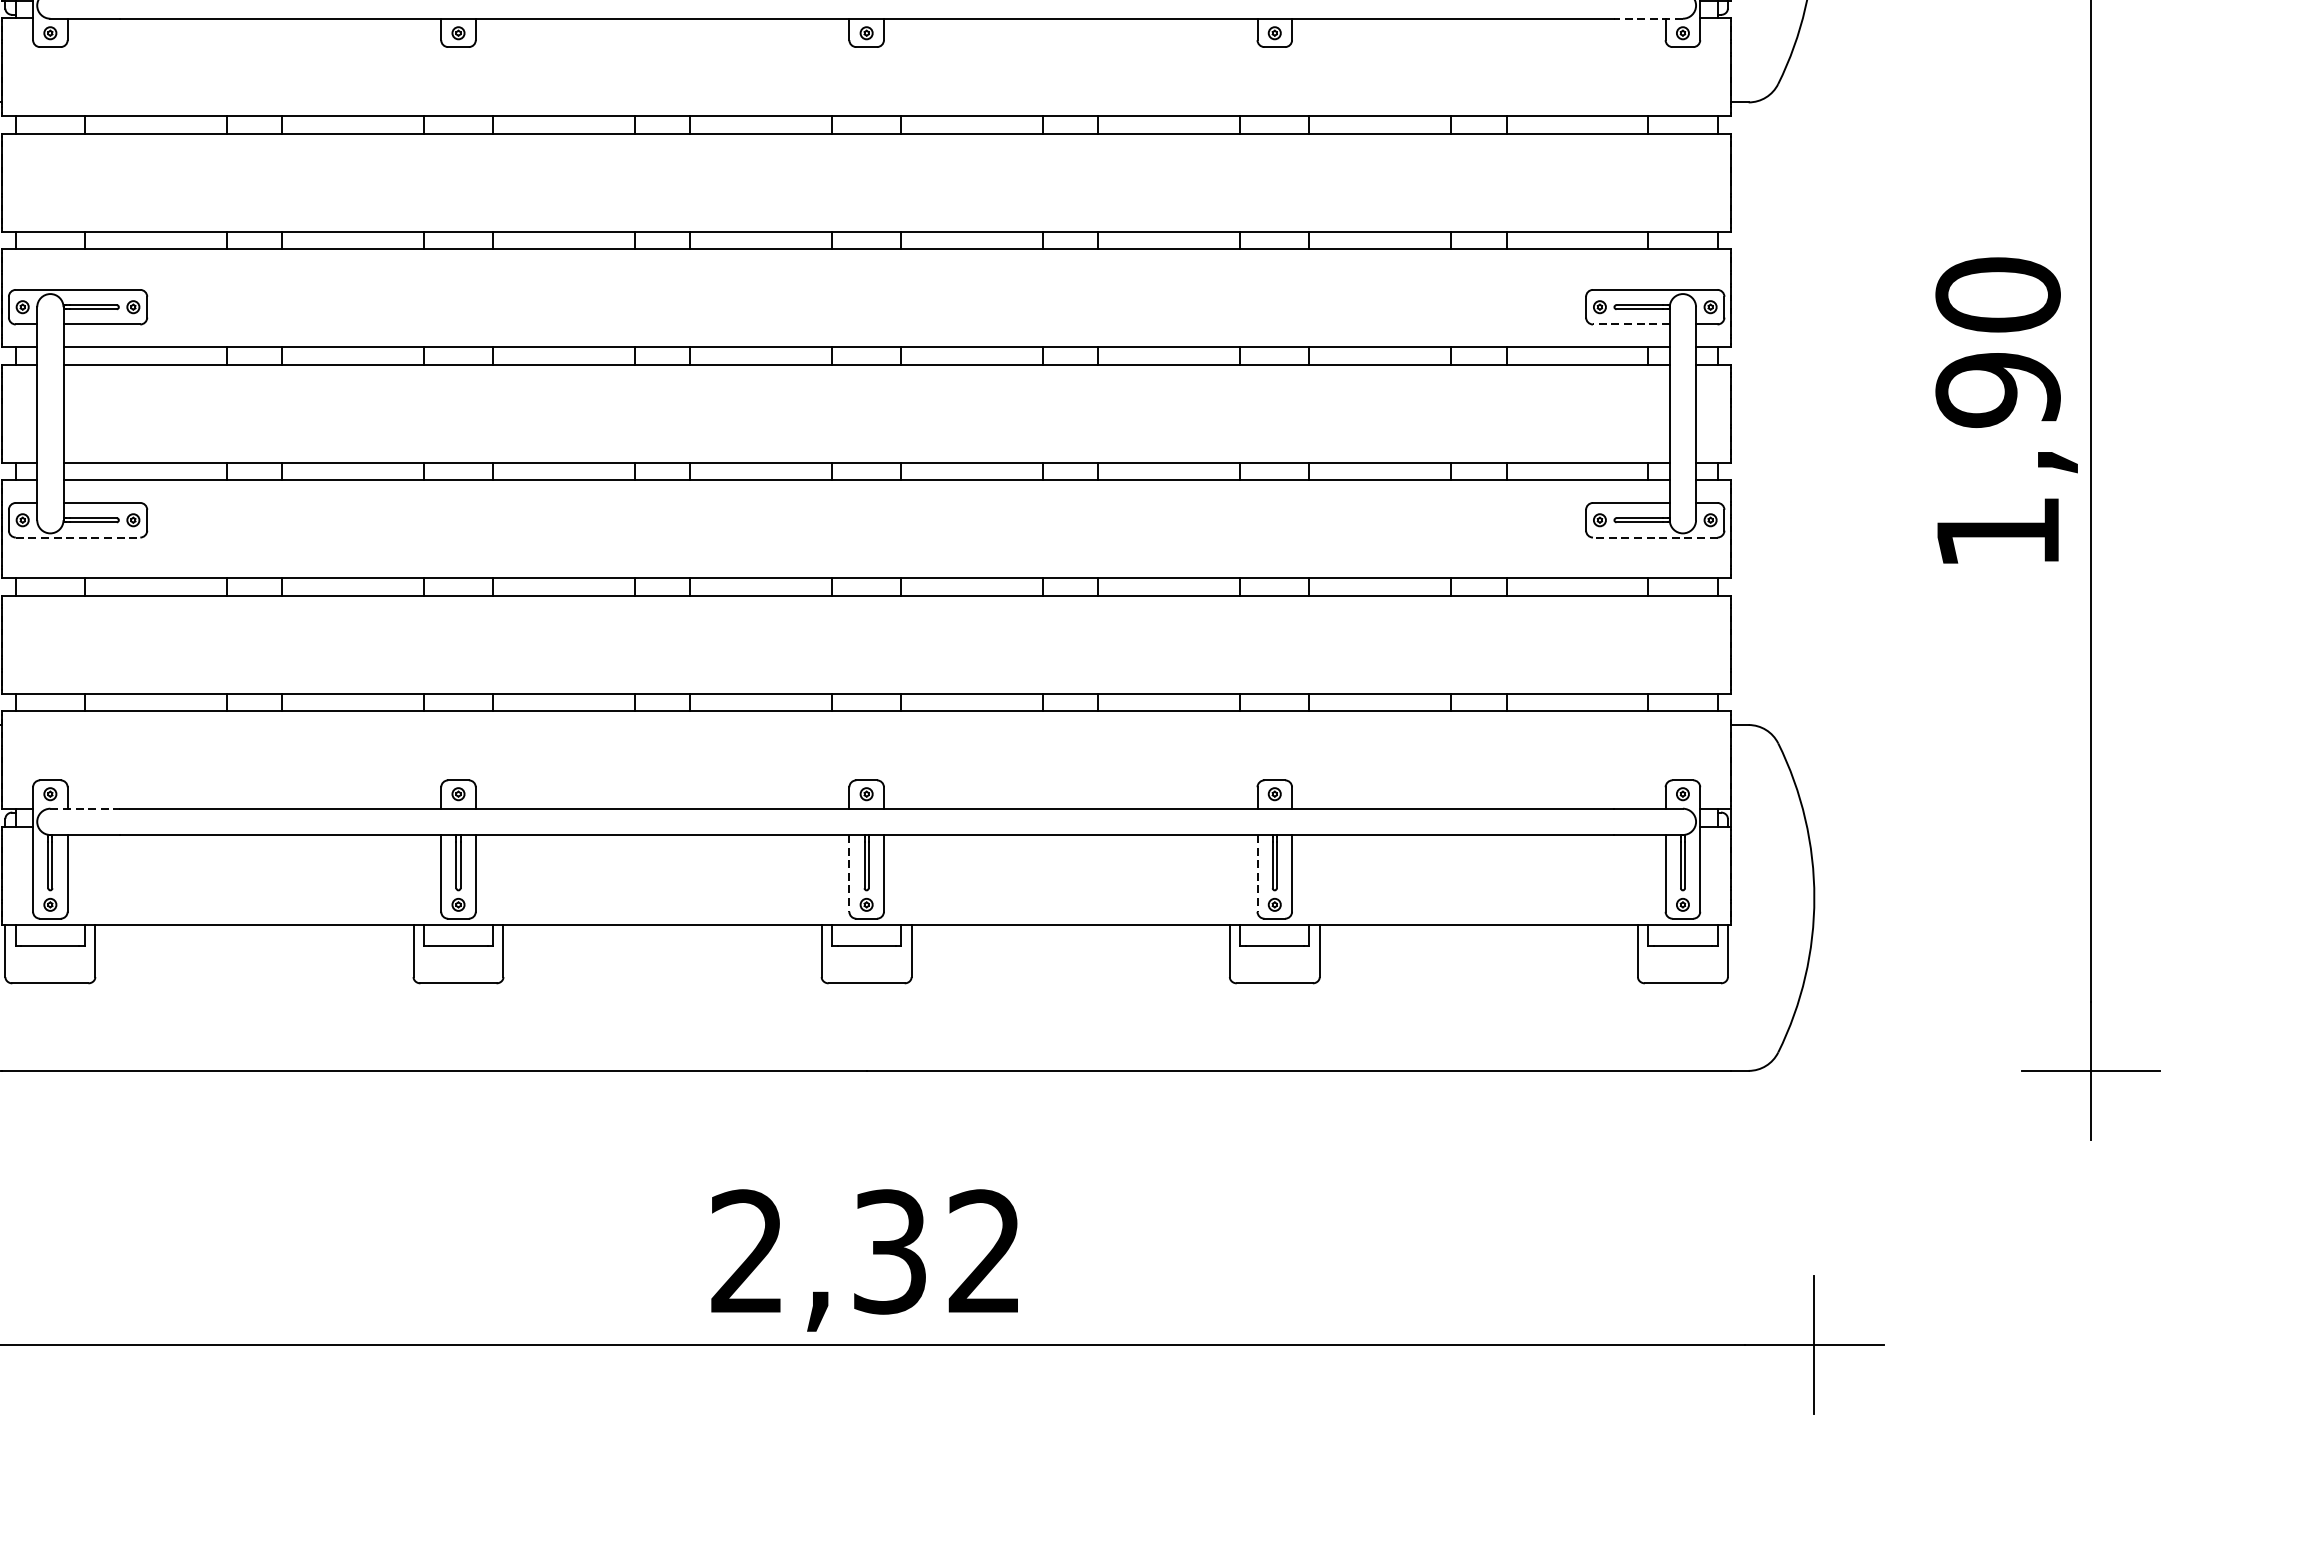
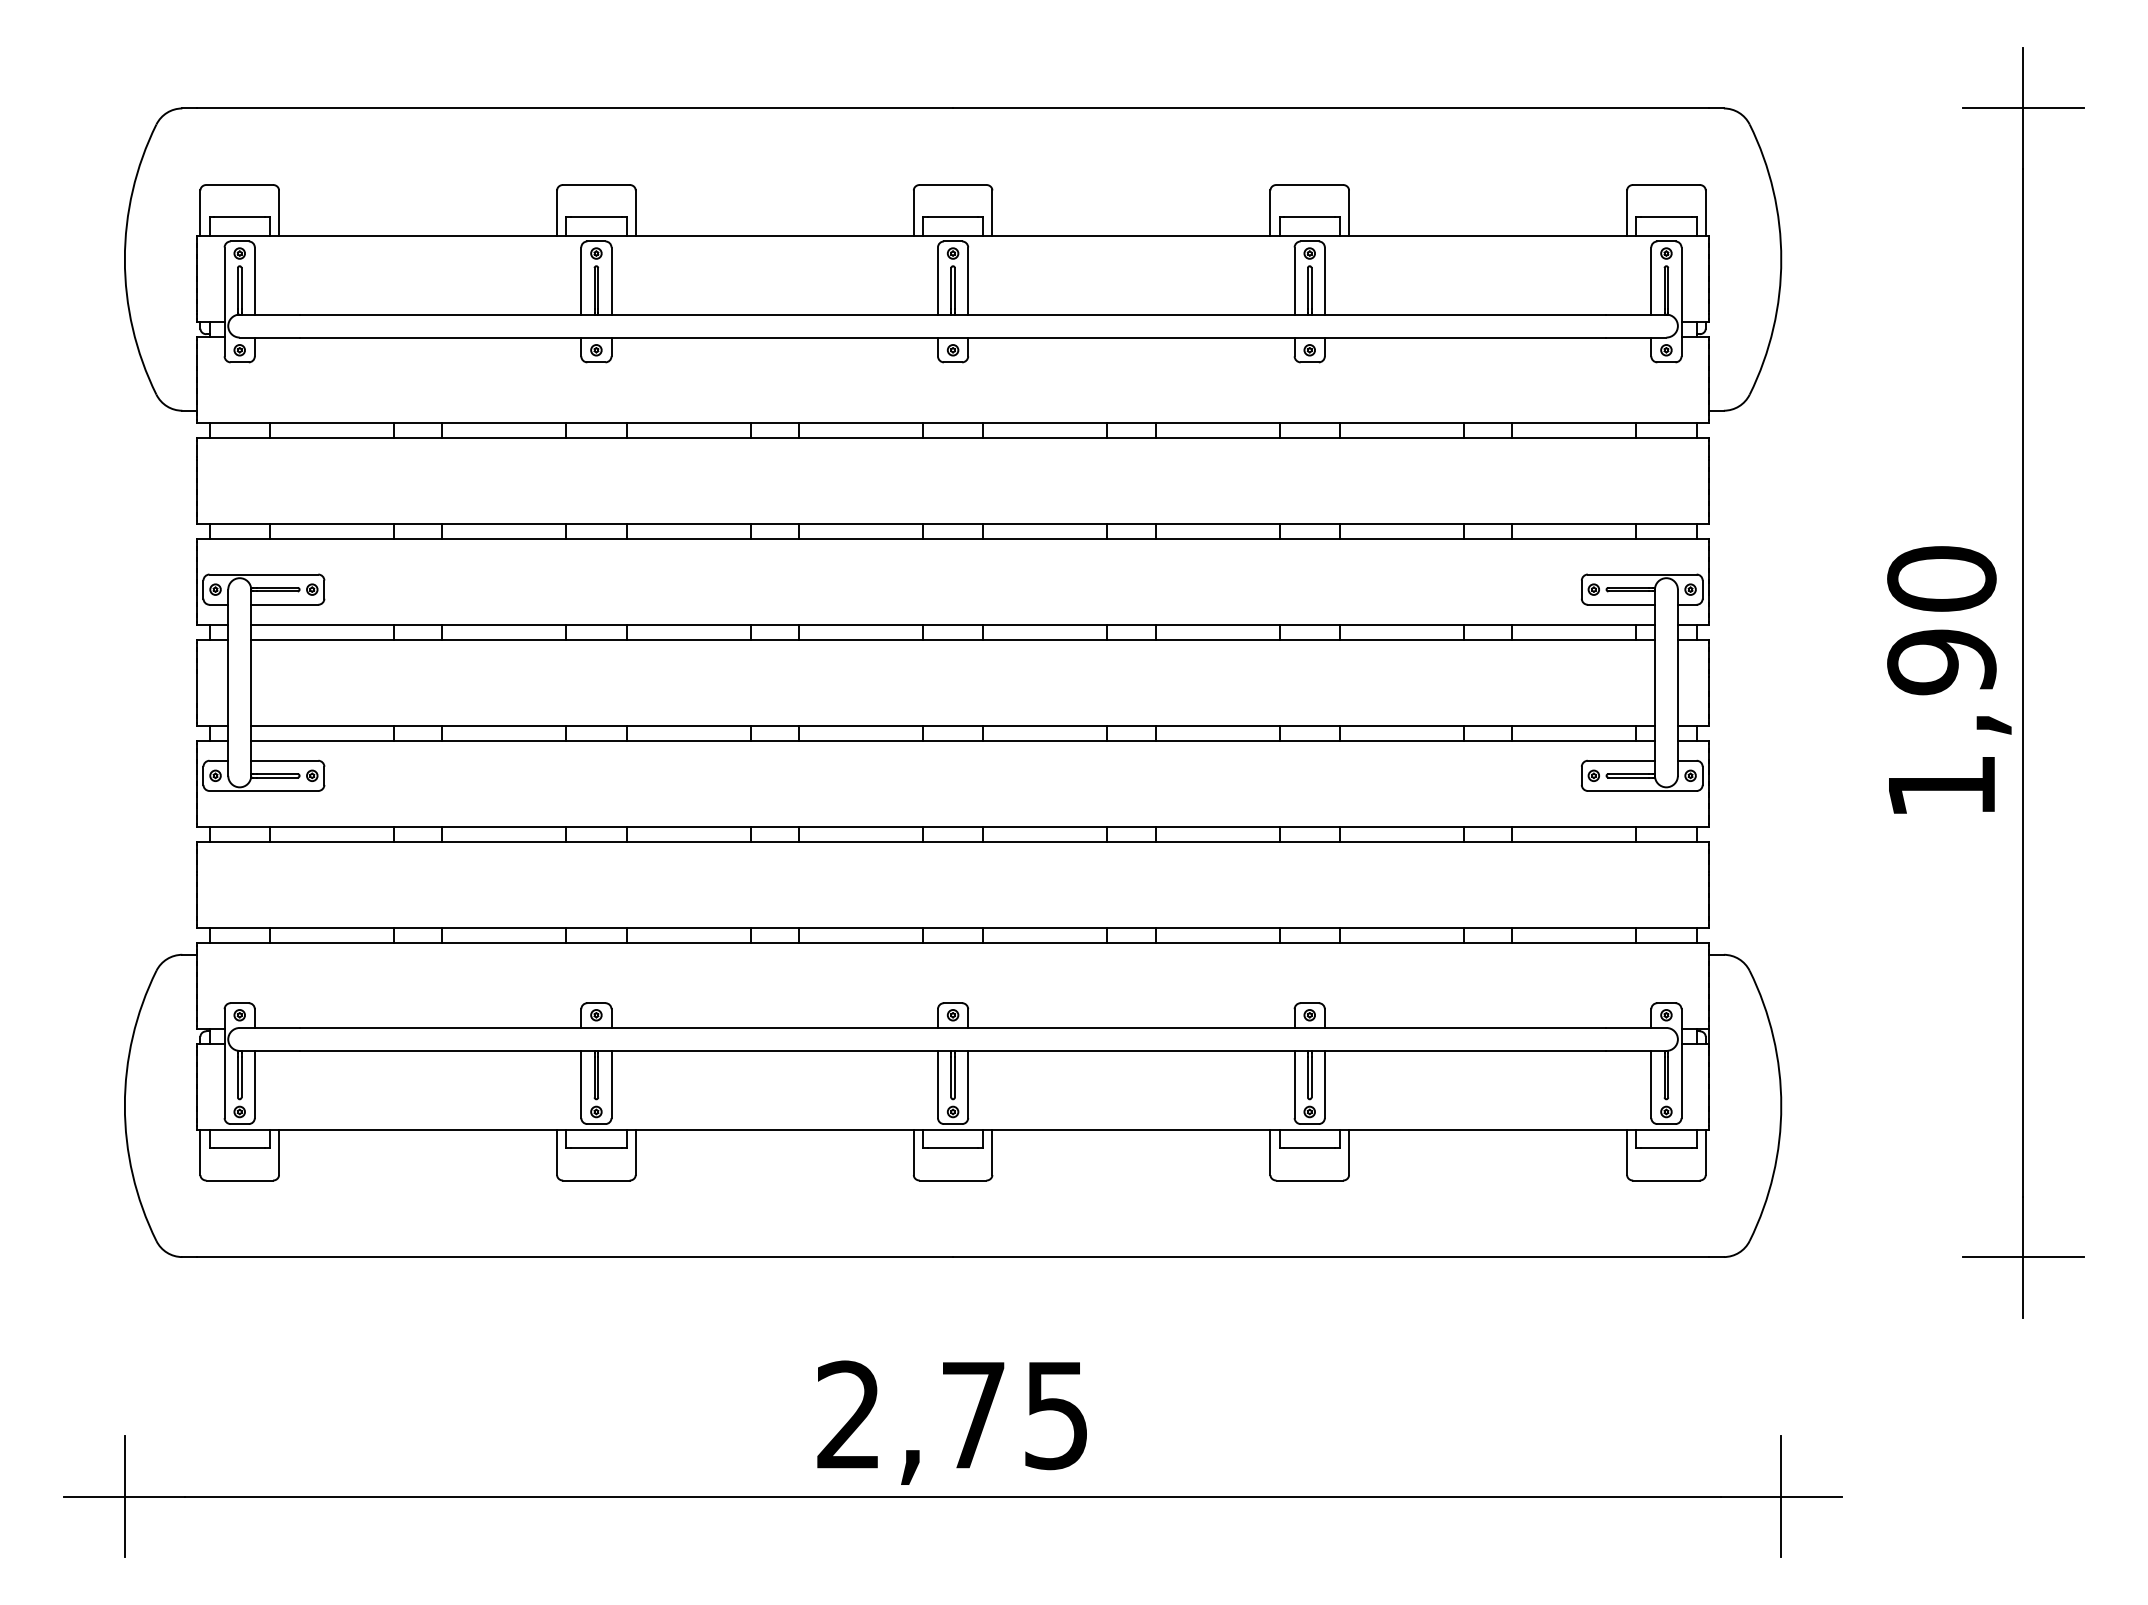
line: (1647, 18) -> (1635, 337), dashed -> solid
line: (1631, 324) -> (1621, 604), dashed -> solid
line: (78, 537) -> (264, 790), dashed -> solid
line: (1654, 537) -> (1641, 790), dashed -> solid
line: (85, 808) -> (270, 1027), dashed -> solid
line: (848, 873) -> (937, 1084), dashed -> solid
line: (1257, 873) -> (1294, 1084), dashed -> solid
text: (936, 1252) -> (1014, 1415), 2,32 -> 2,75

